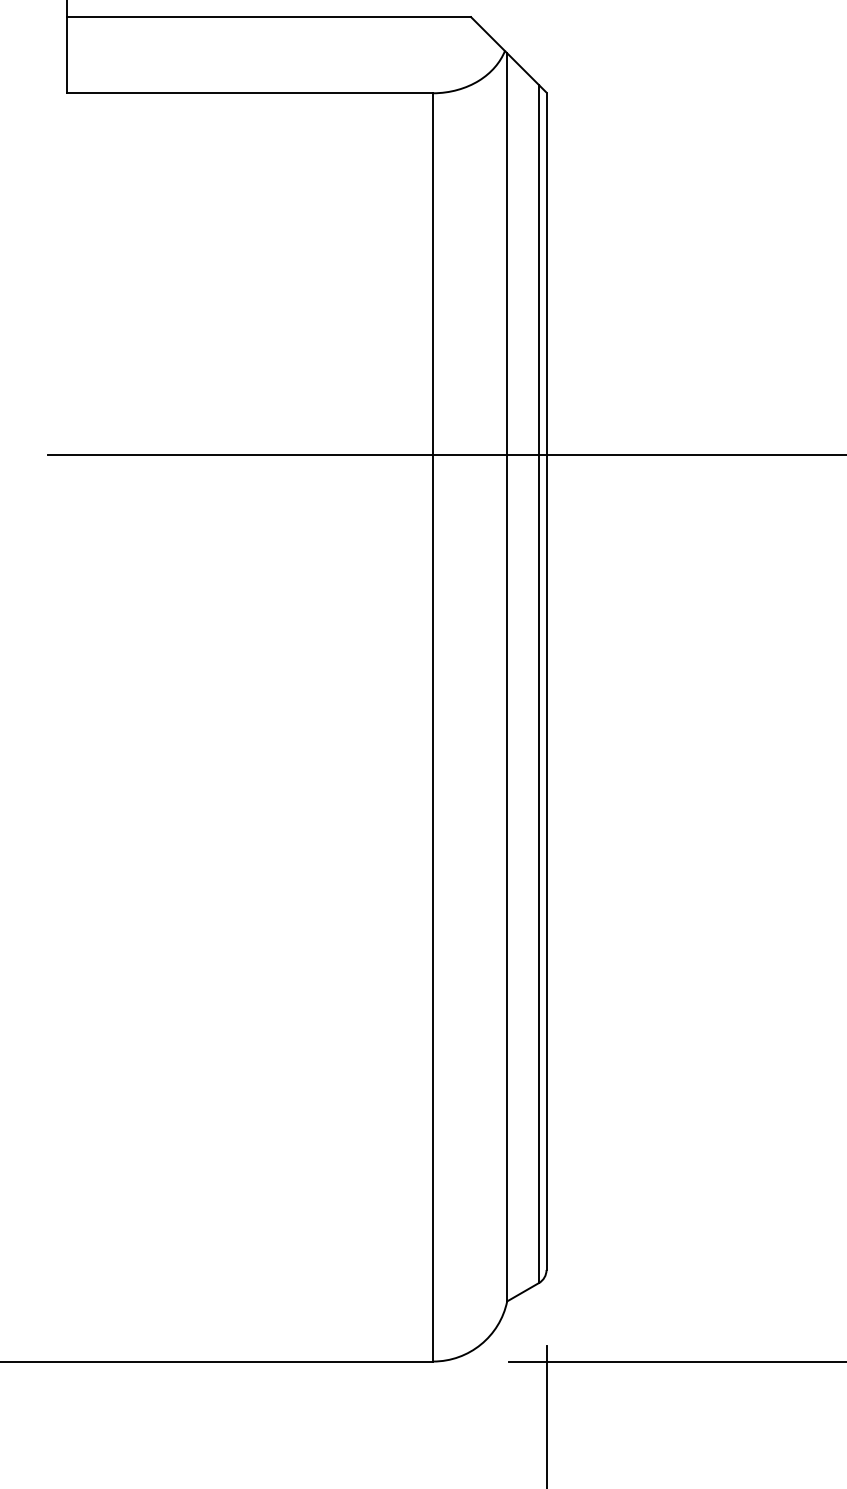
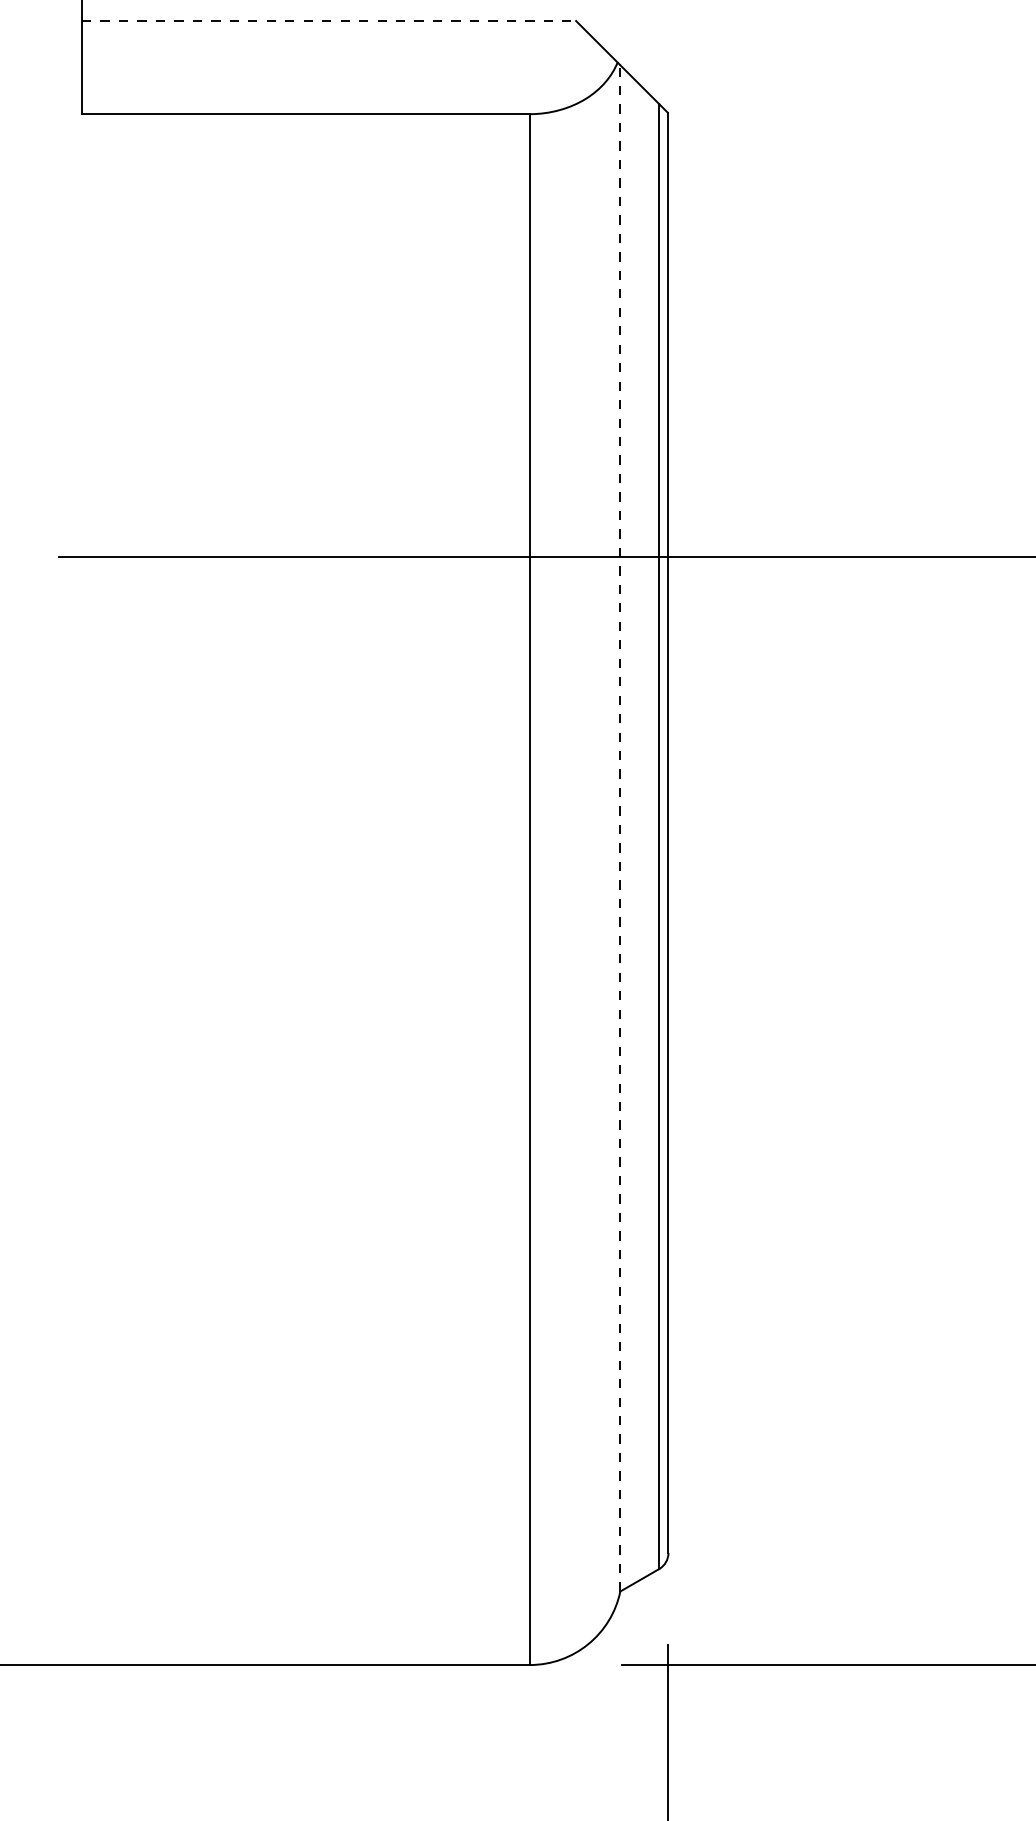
line: (269, 17) -> (329, 21), solid -> dashed
line: (507, 676) -> (620, 827), solid -> dashed

